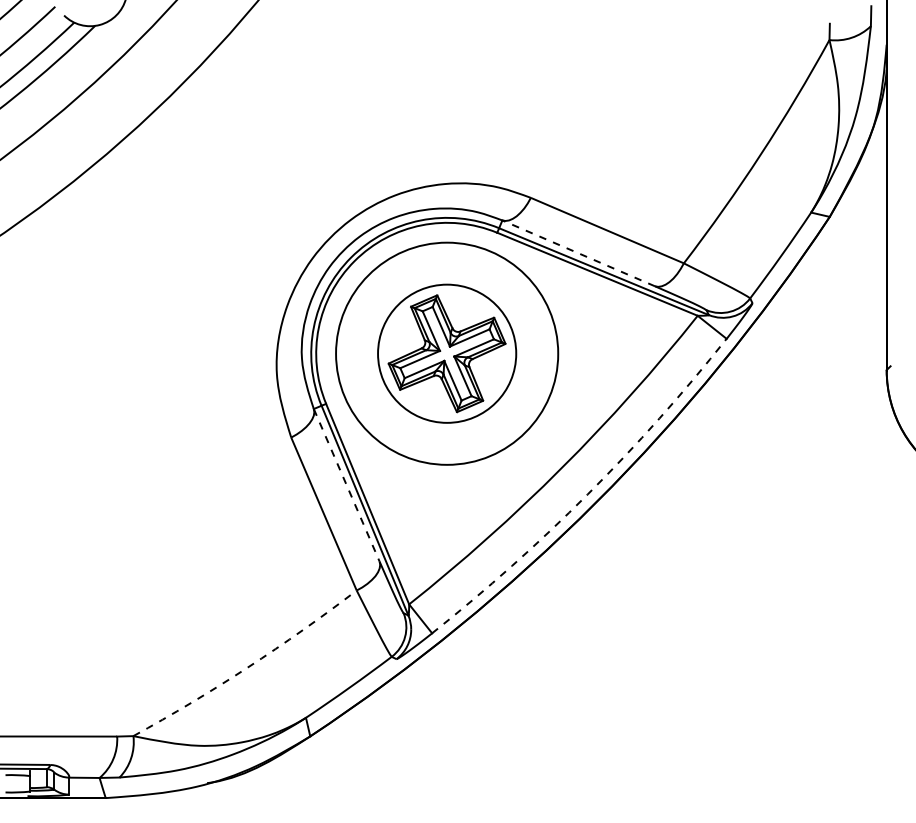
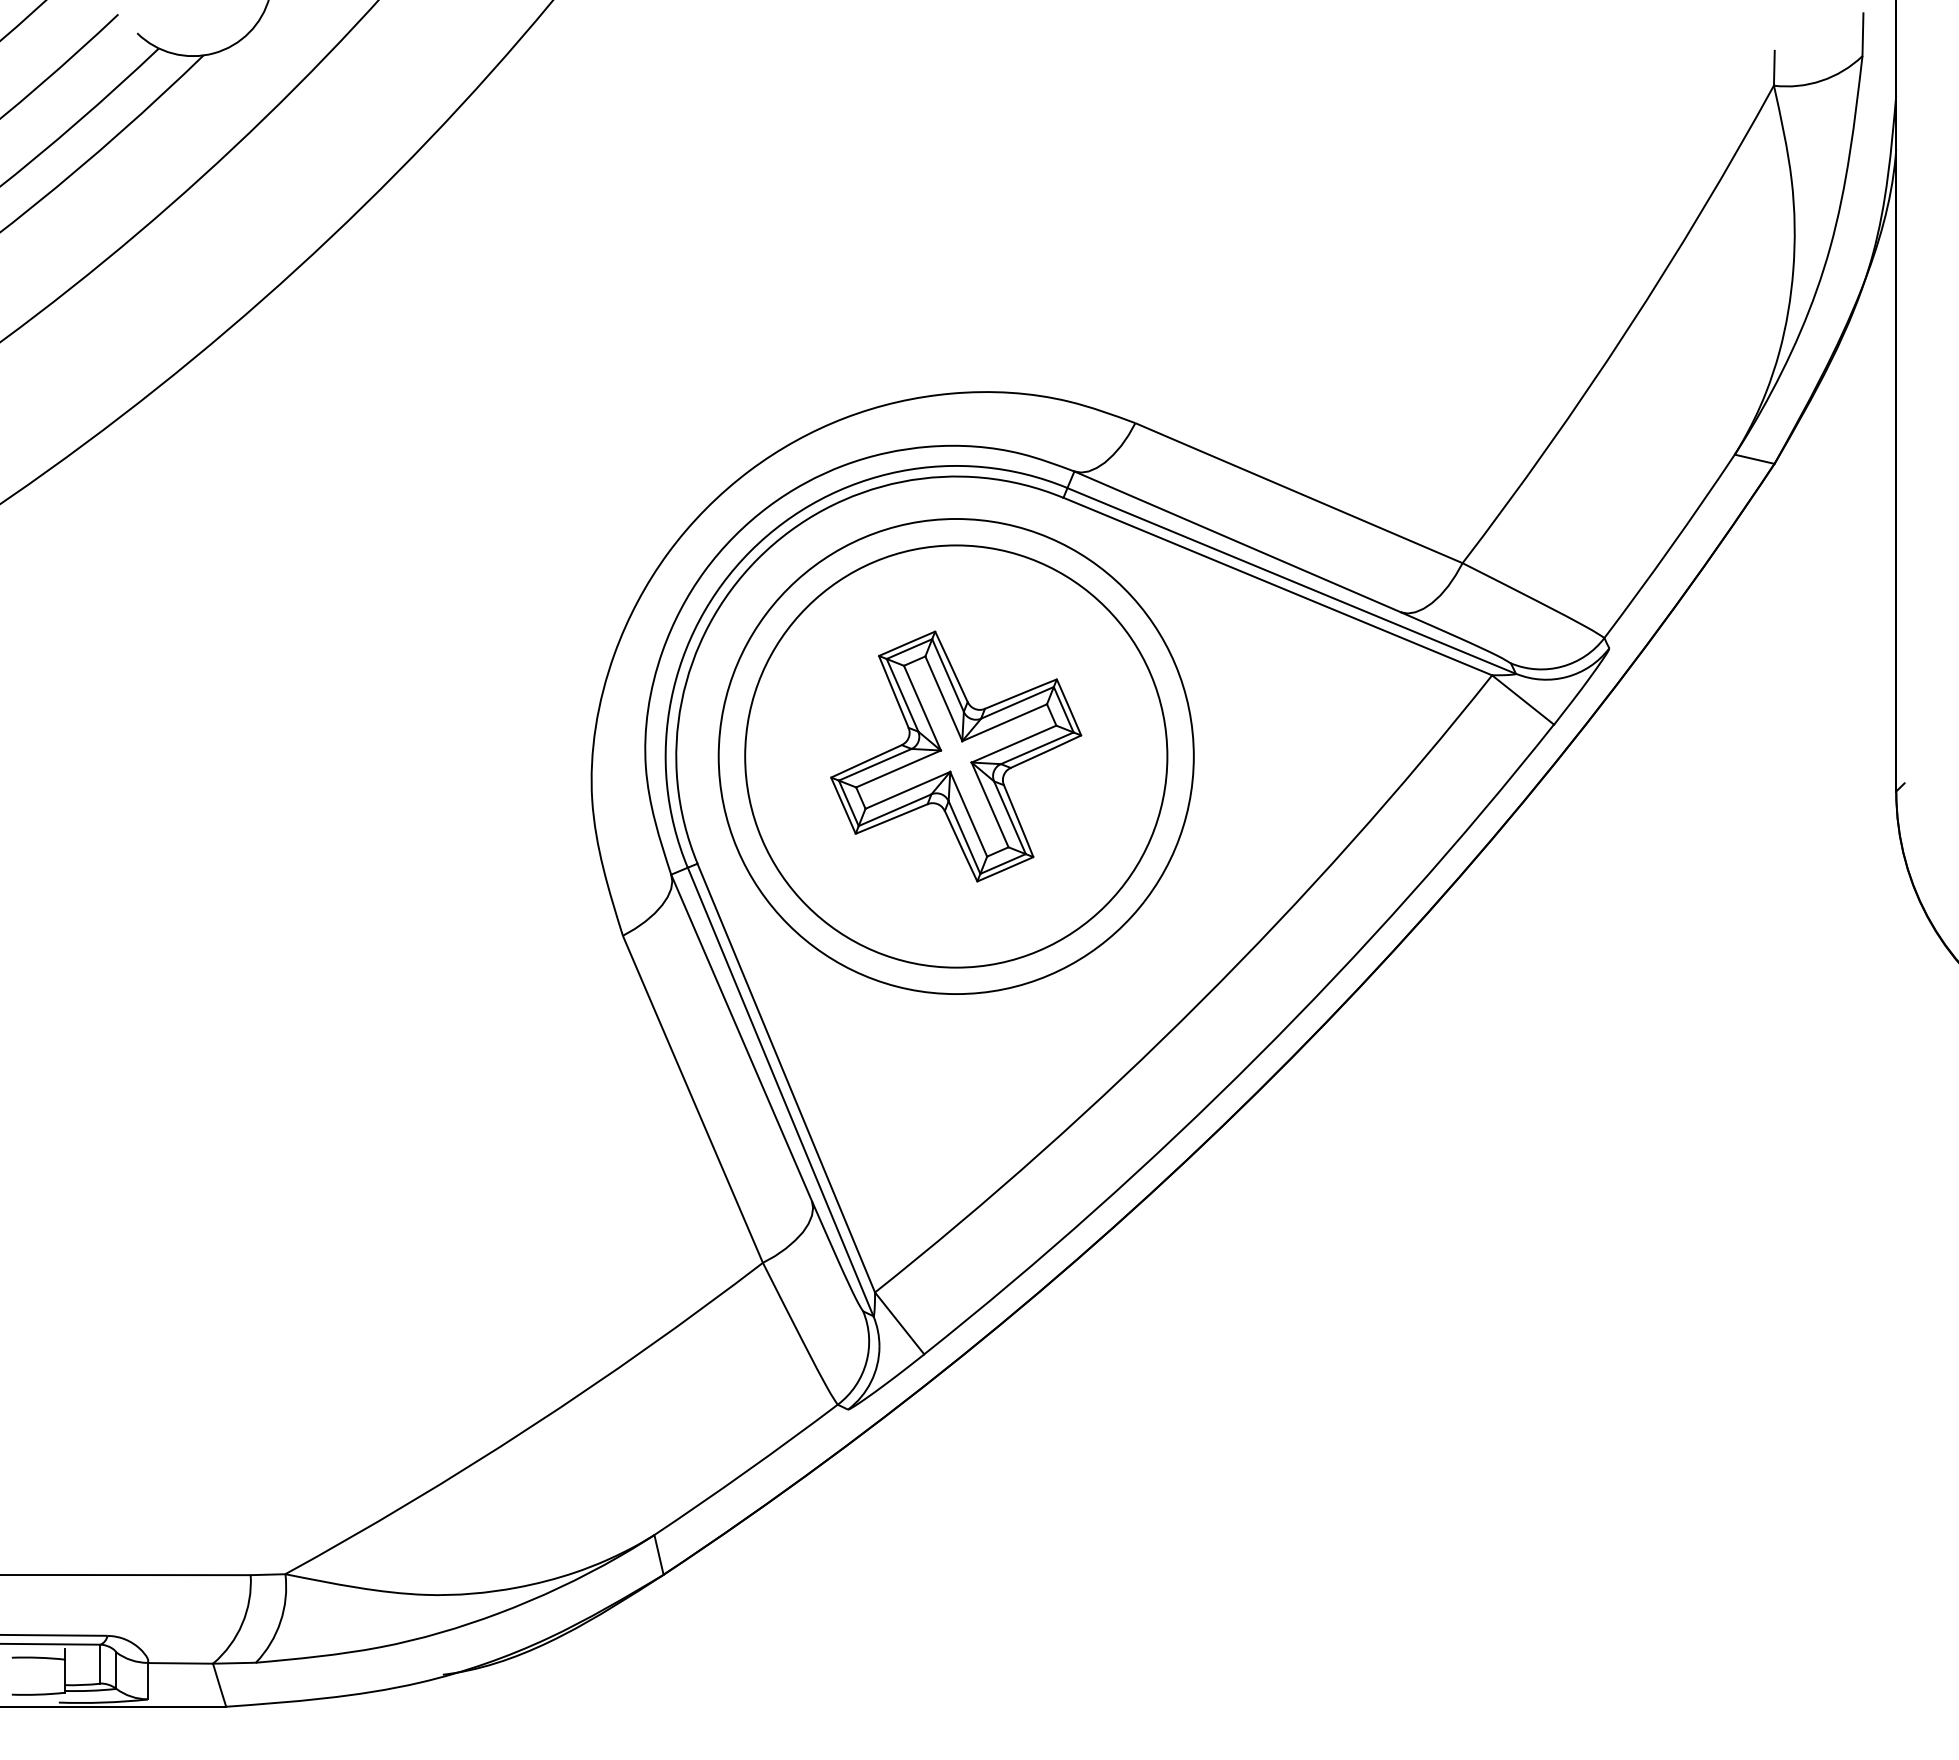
line: (578, 253) -> (1237, 542), dashed -> solid
circle: (446, 353) -> (954, 755), size x1.43
line: (346, 485) -> (741, 1038), dashed -> solid
arc: (587, 494) -> (1256, 1057), dashed -> solid
arc: (247, 667) -> (529, 1427), dashed -> solid

